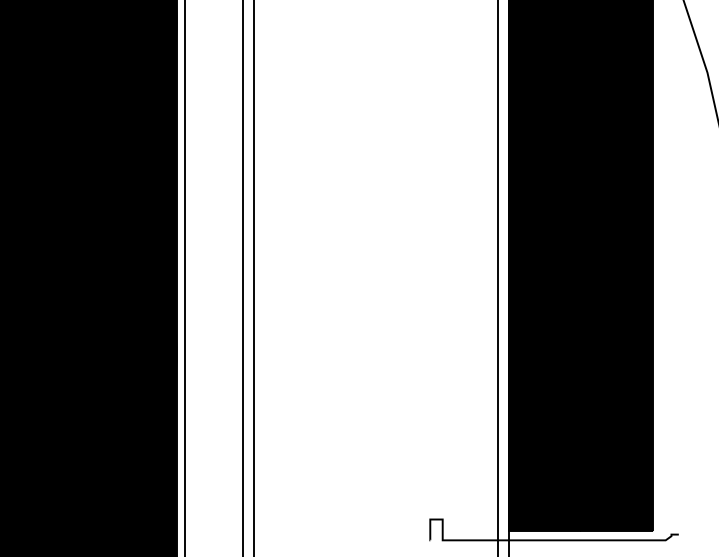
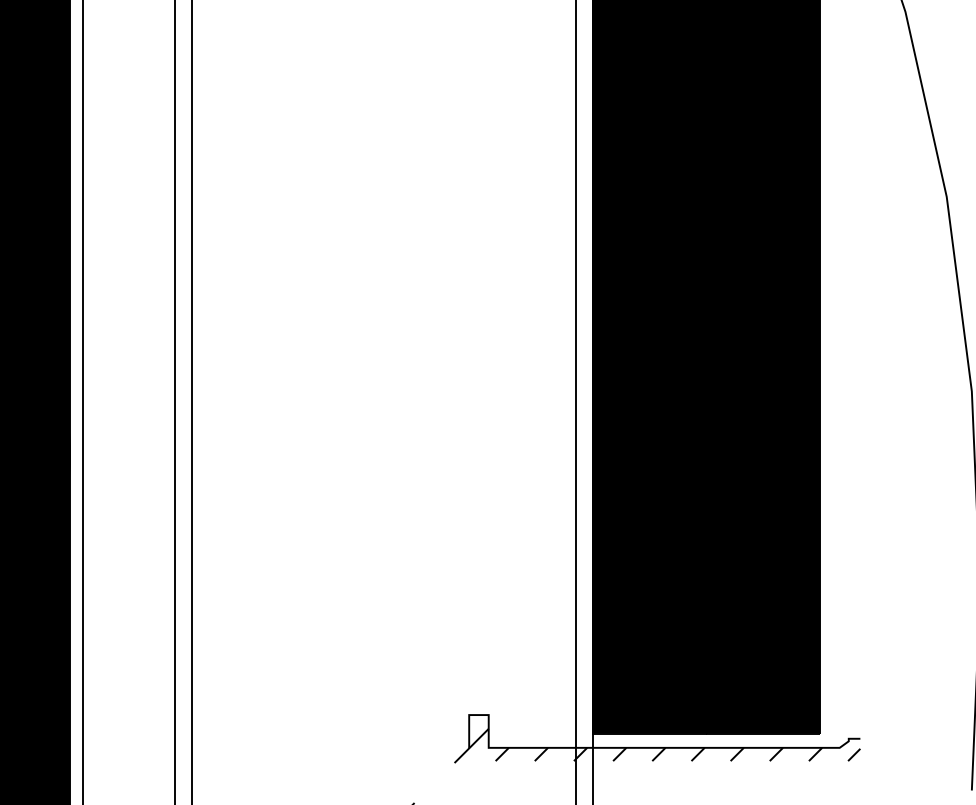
hatch: (549, 538) -> (656, 744), added

